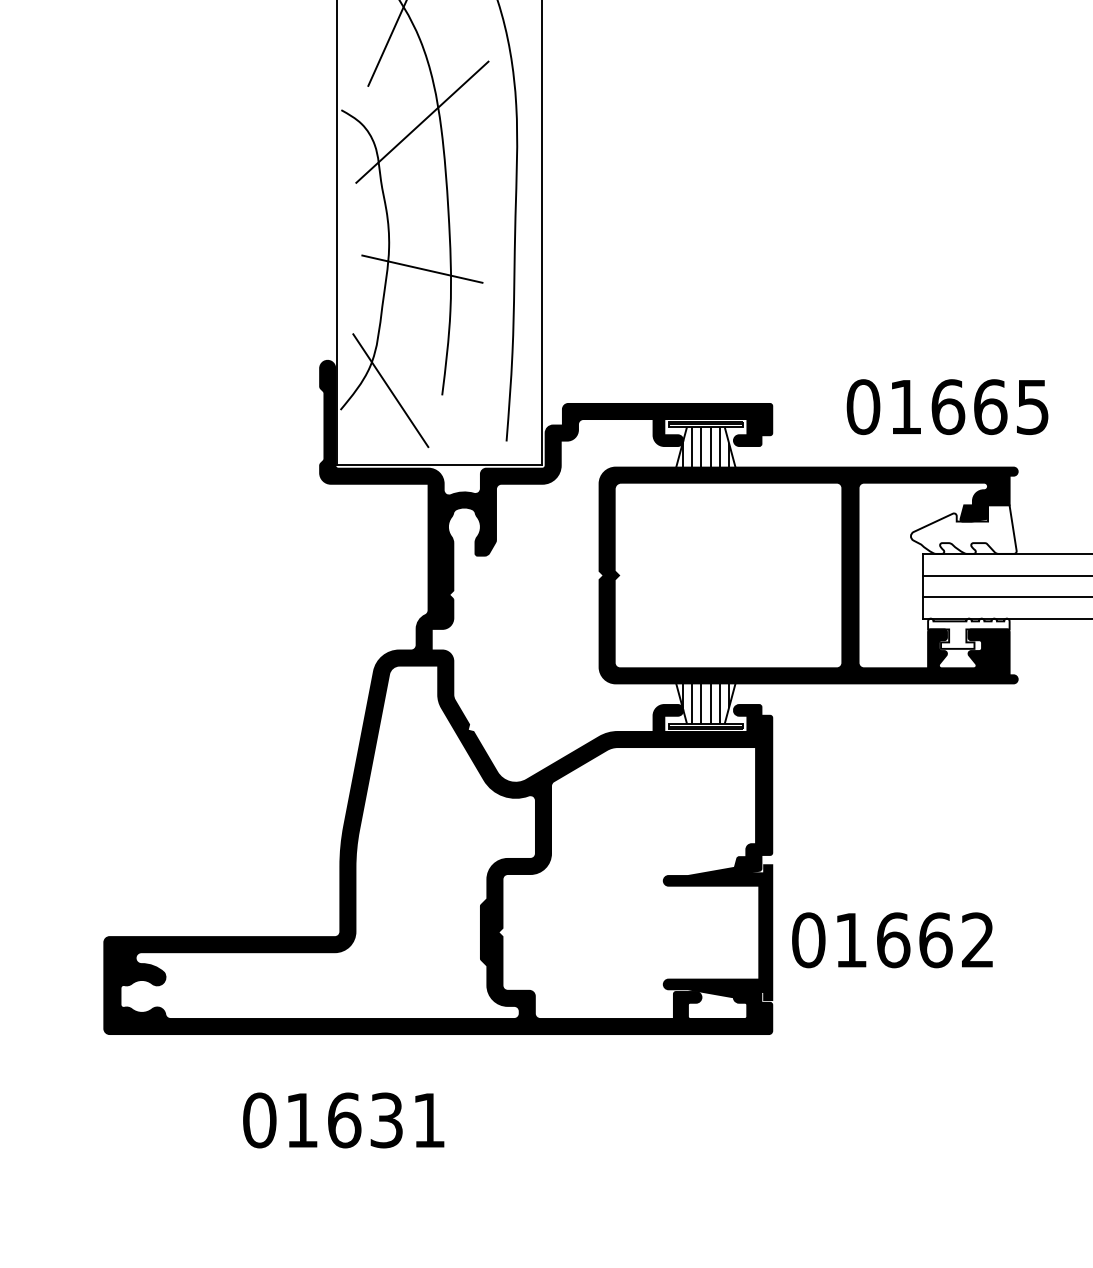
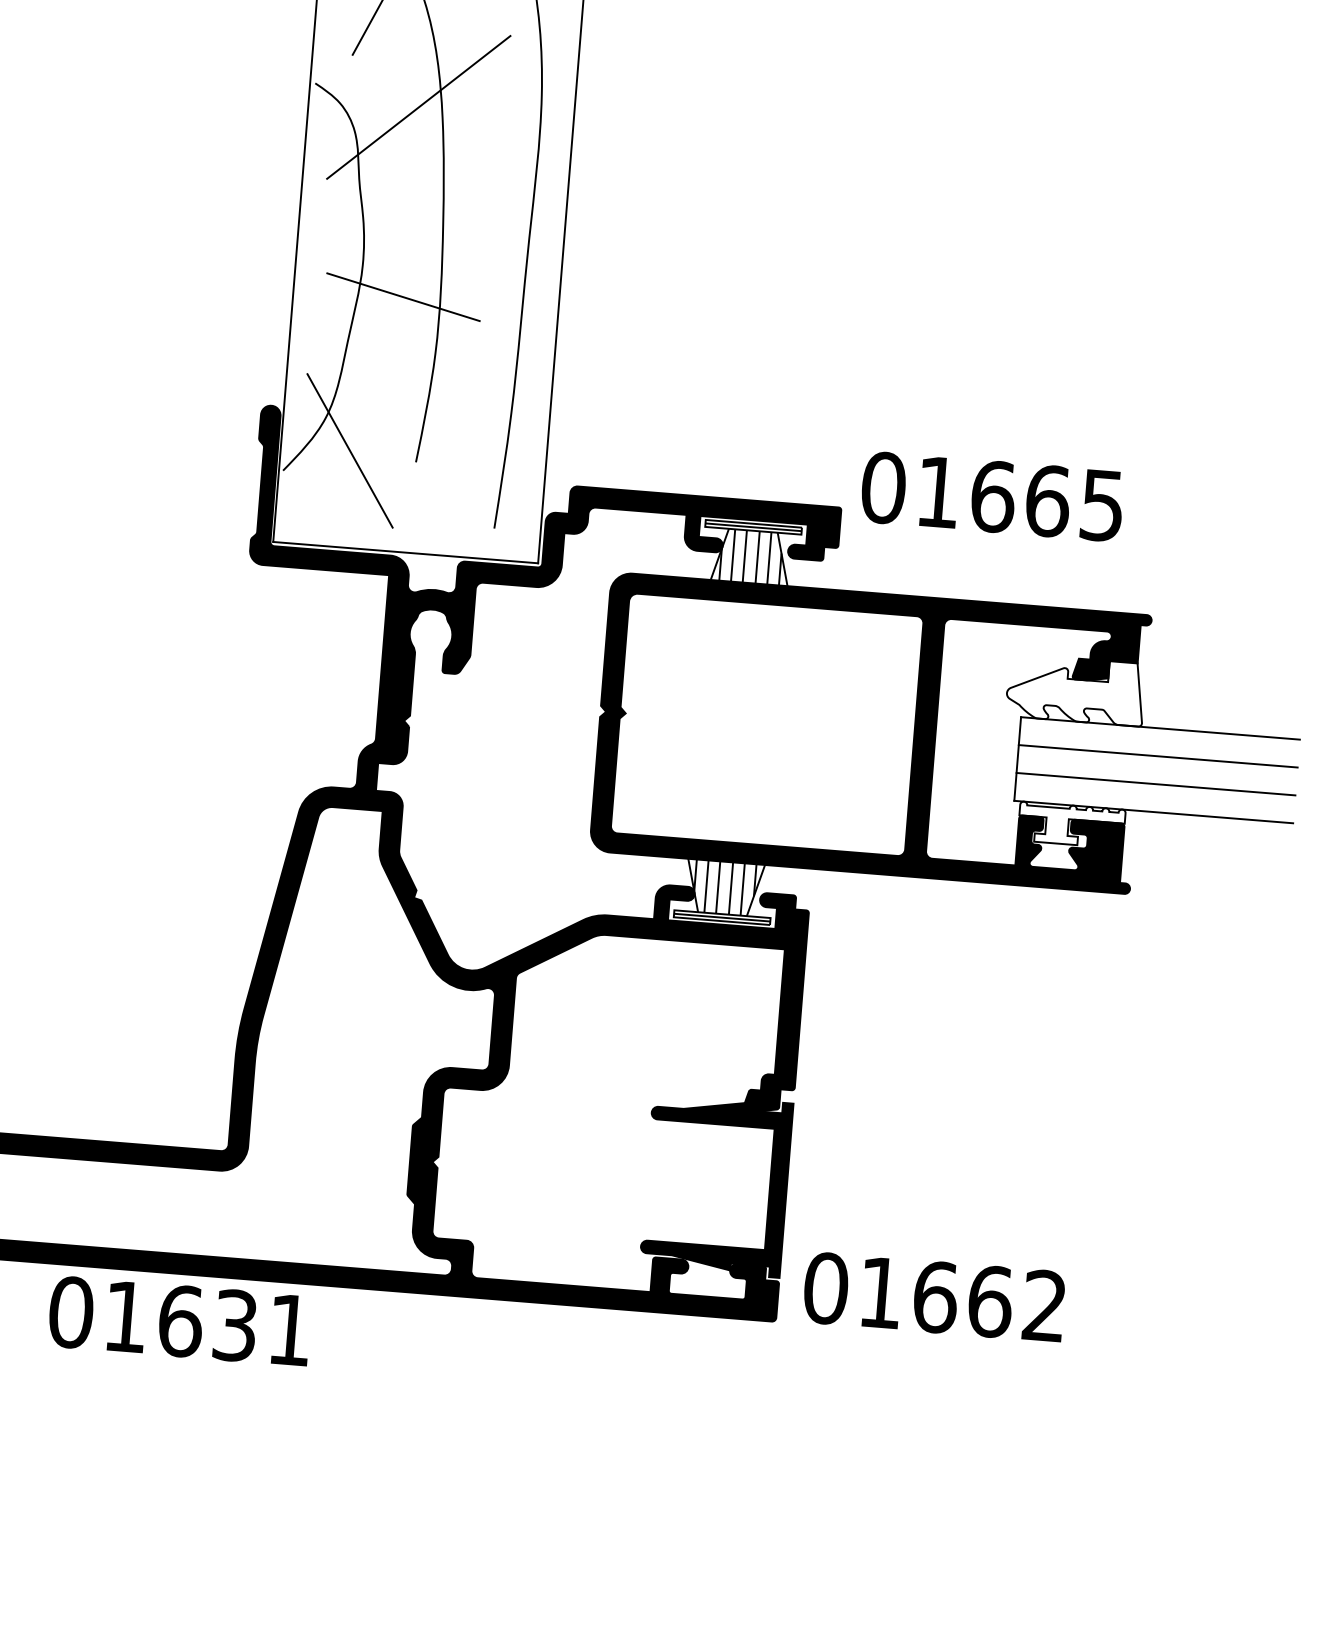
text: (947, 407) -> (992, 497), moved
text: (892, 940) -> (934, 1297), moved
text: (343, 1120) -> (179, 1321), moved

